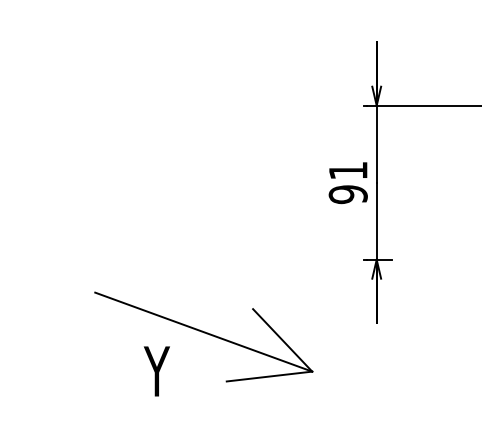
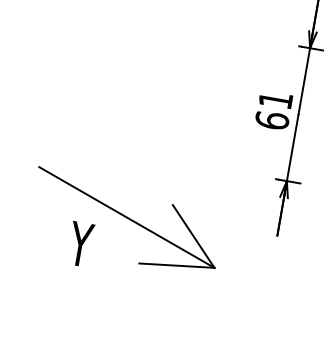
text: (347, 194) -> (271, 120), 91 -> 61

